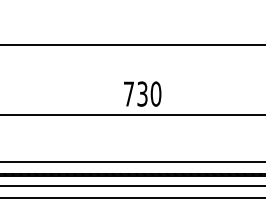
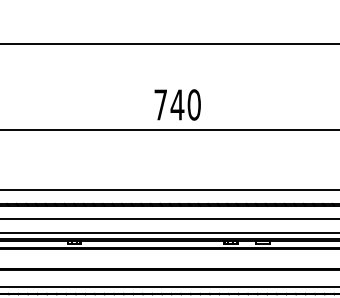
text: (142, 93) -> (177, 104), 730 -> 740

